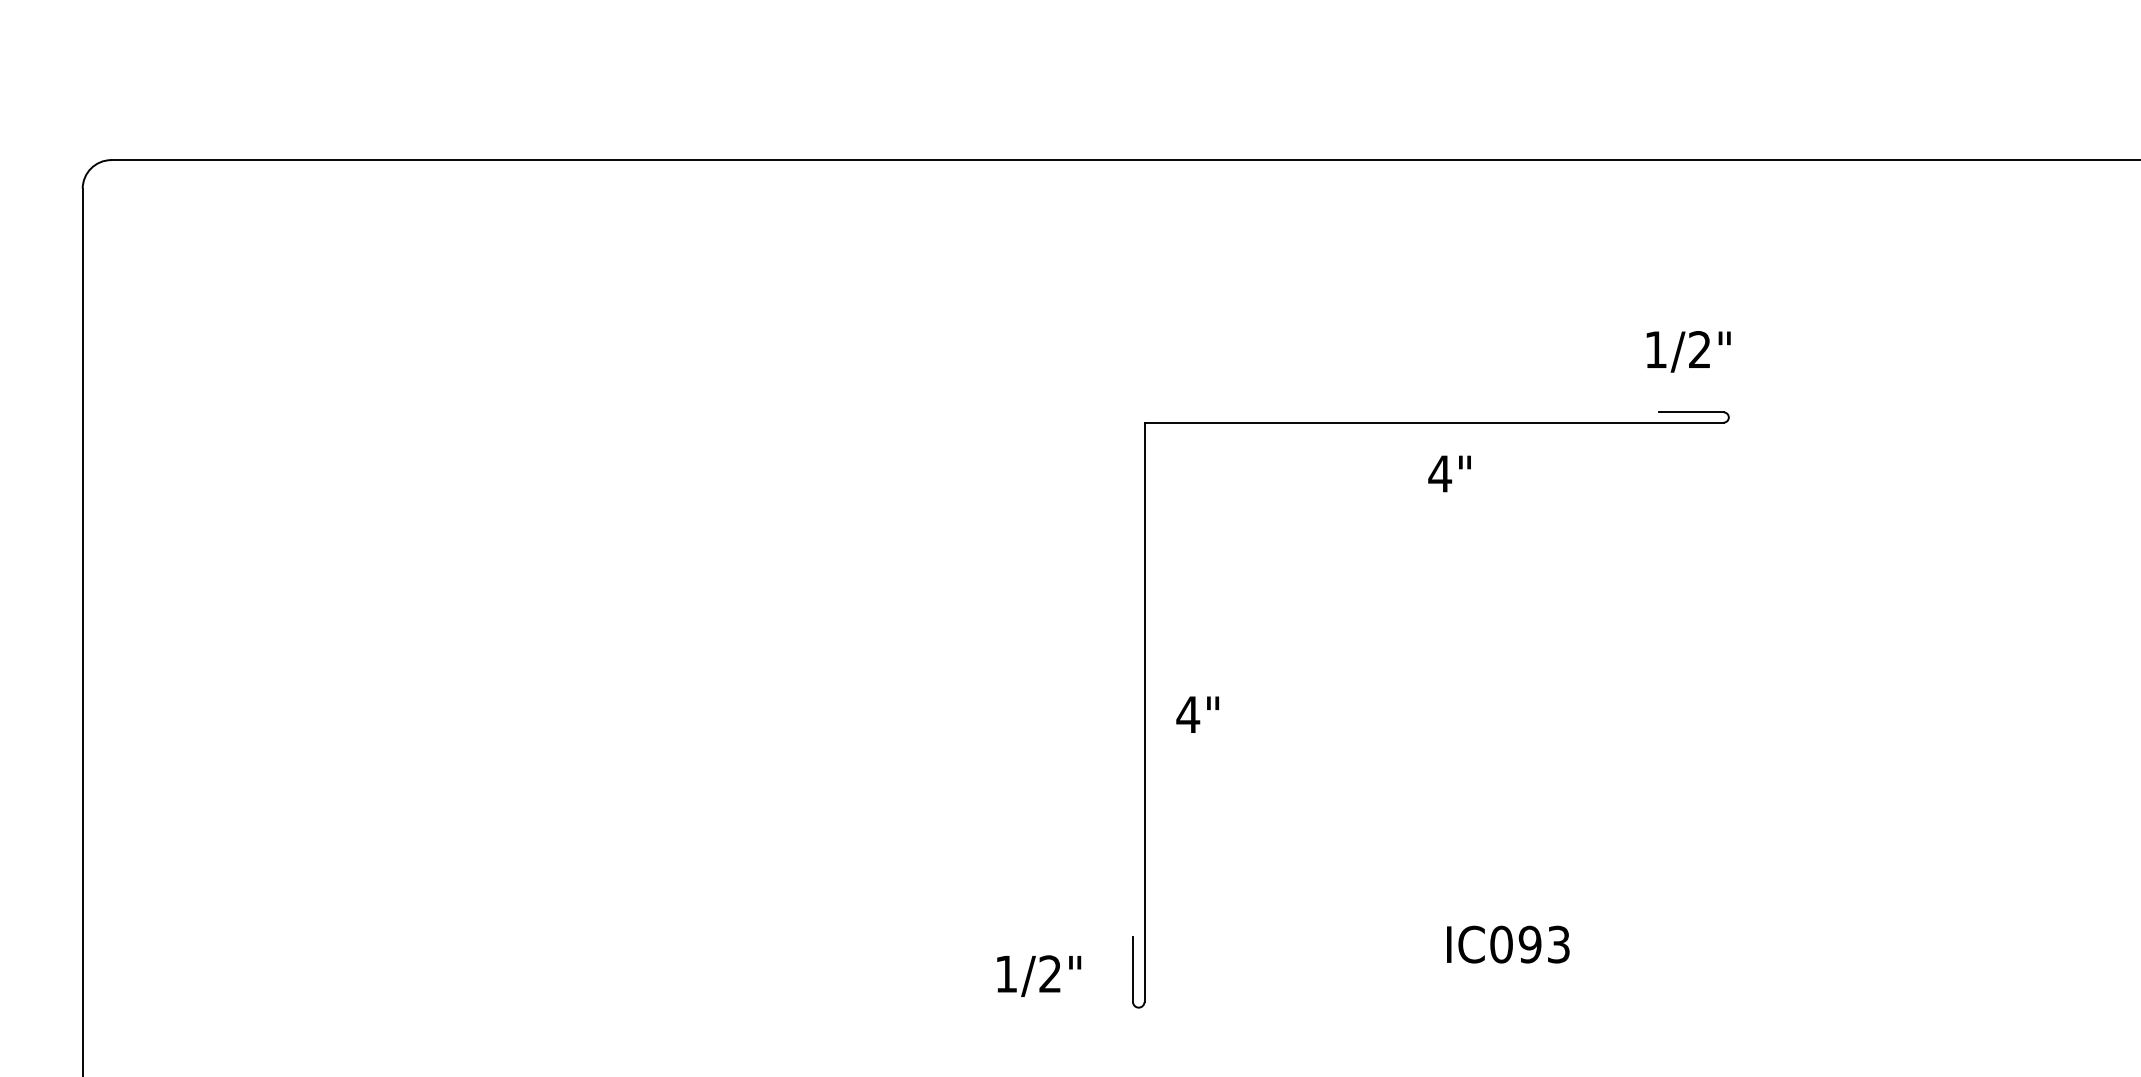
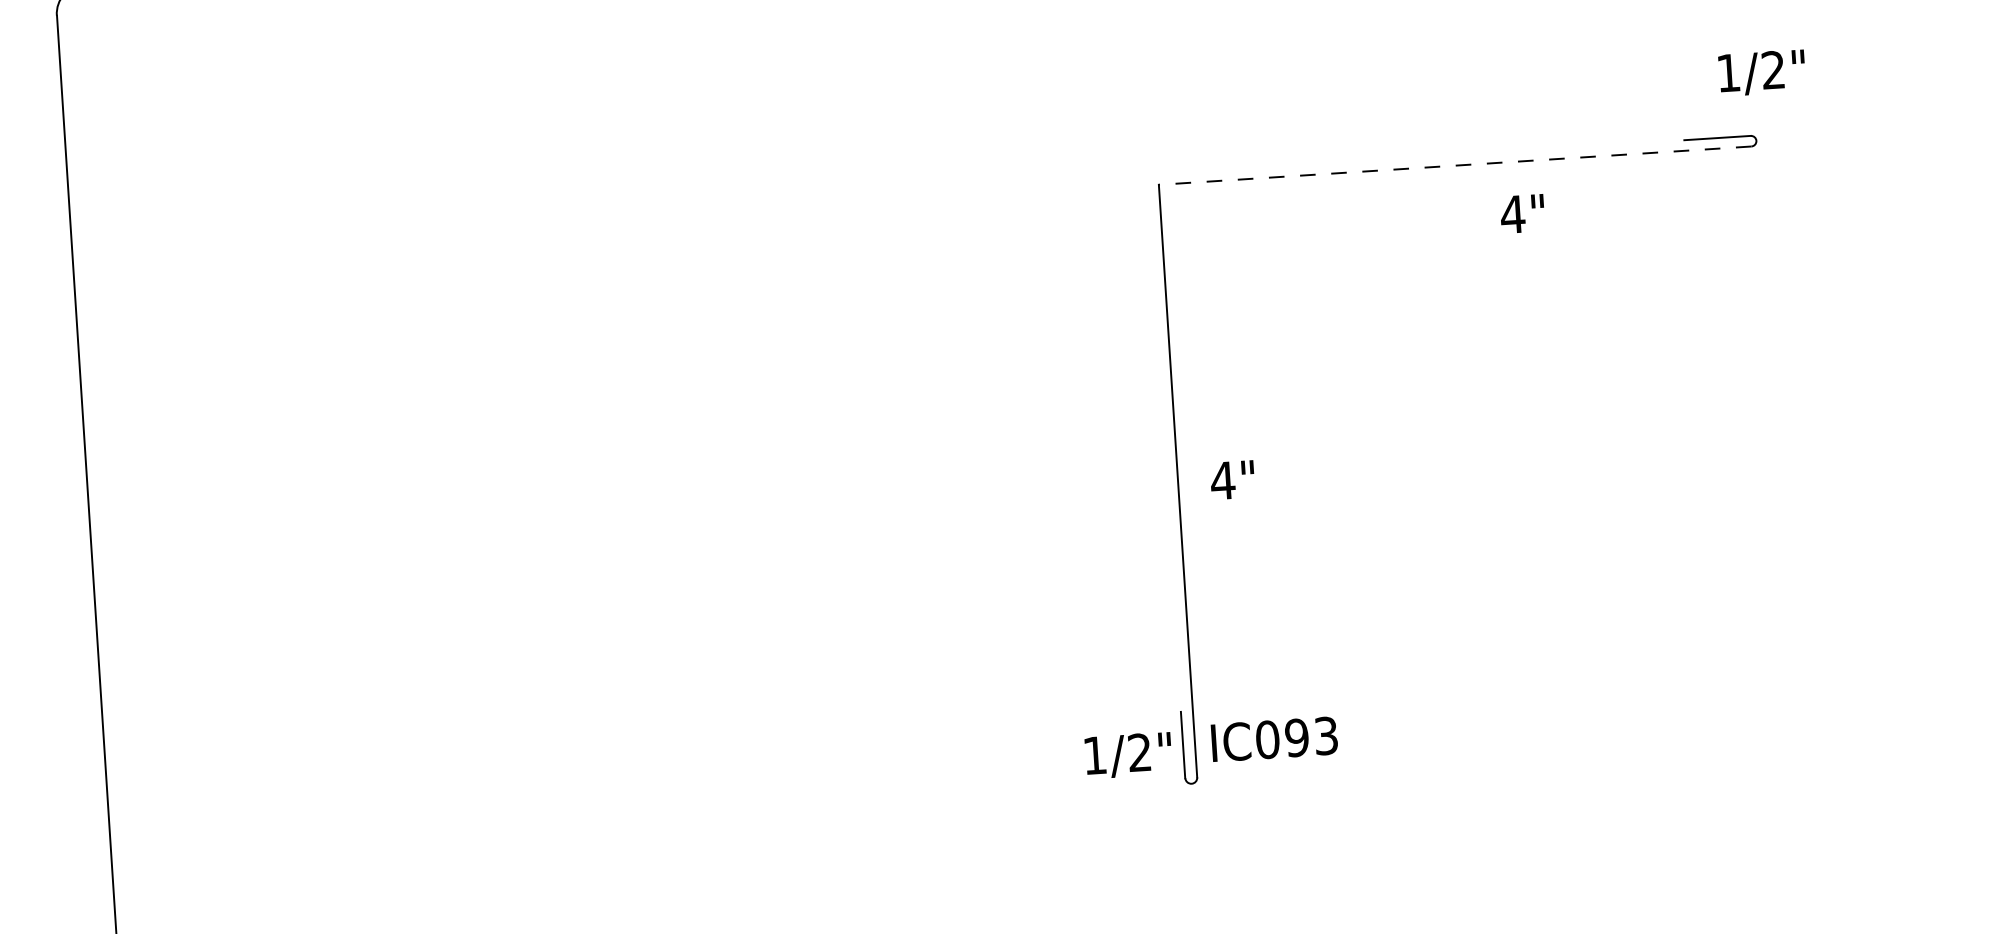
text: (1688, 351) -> (1761, 72), moved
line: (1434, 422) -> (1455, 165), solid -> dashed
text: (1449, 473) -> (1522, 213), moved
text: (1508, 944) -> (1274, 739), moved
text: (1039, 975) -> (1128, 754), moved

